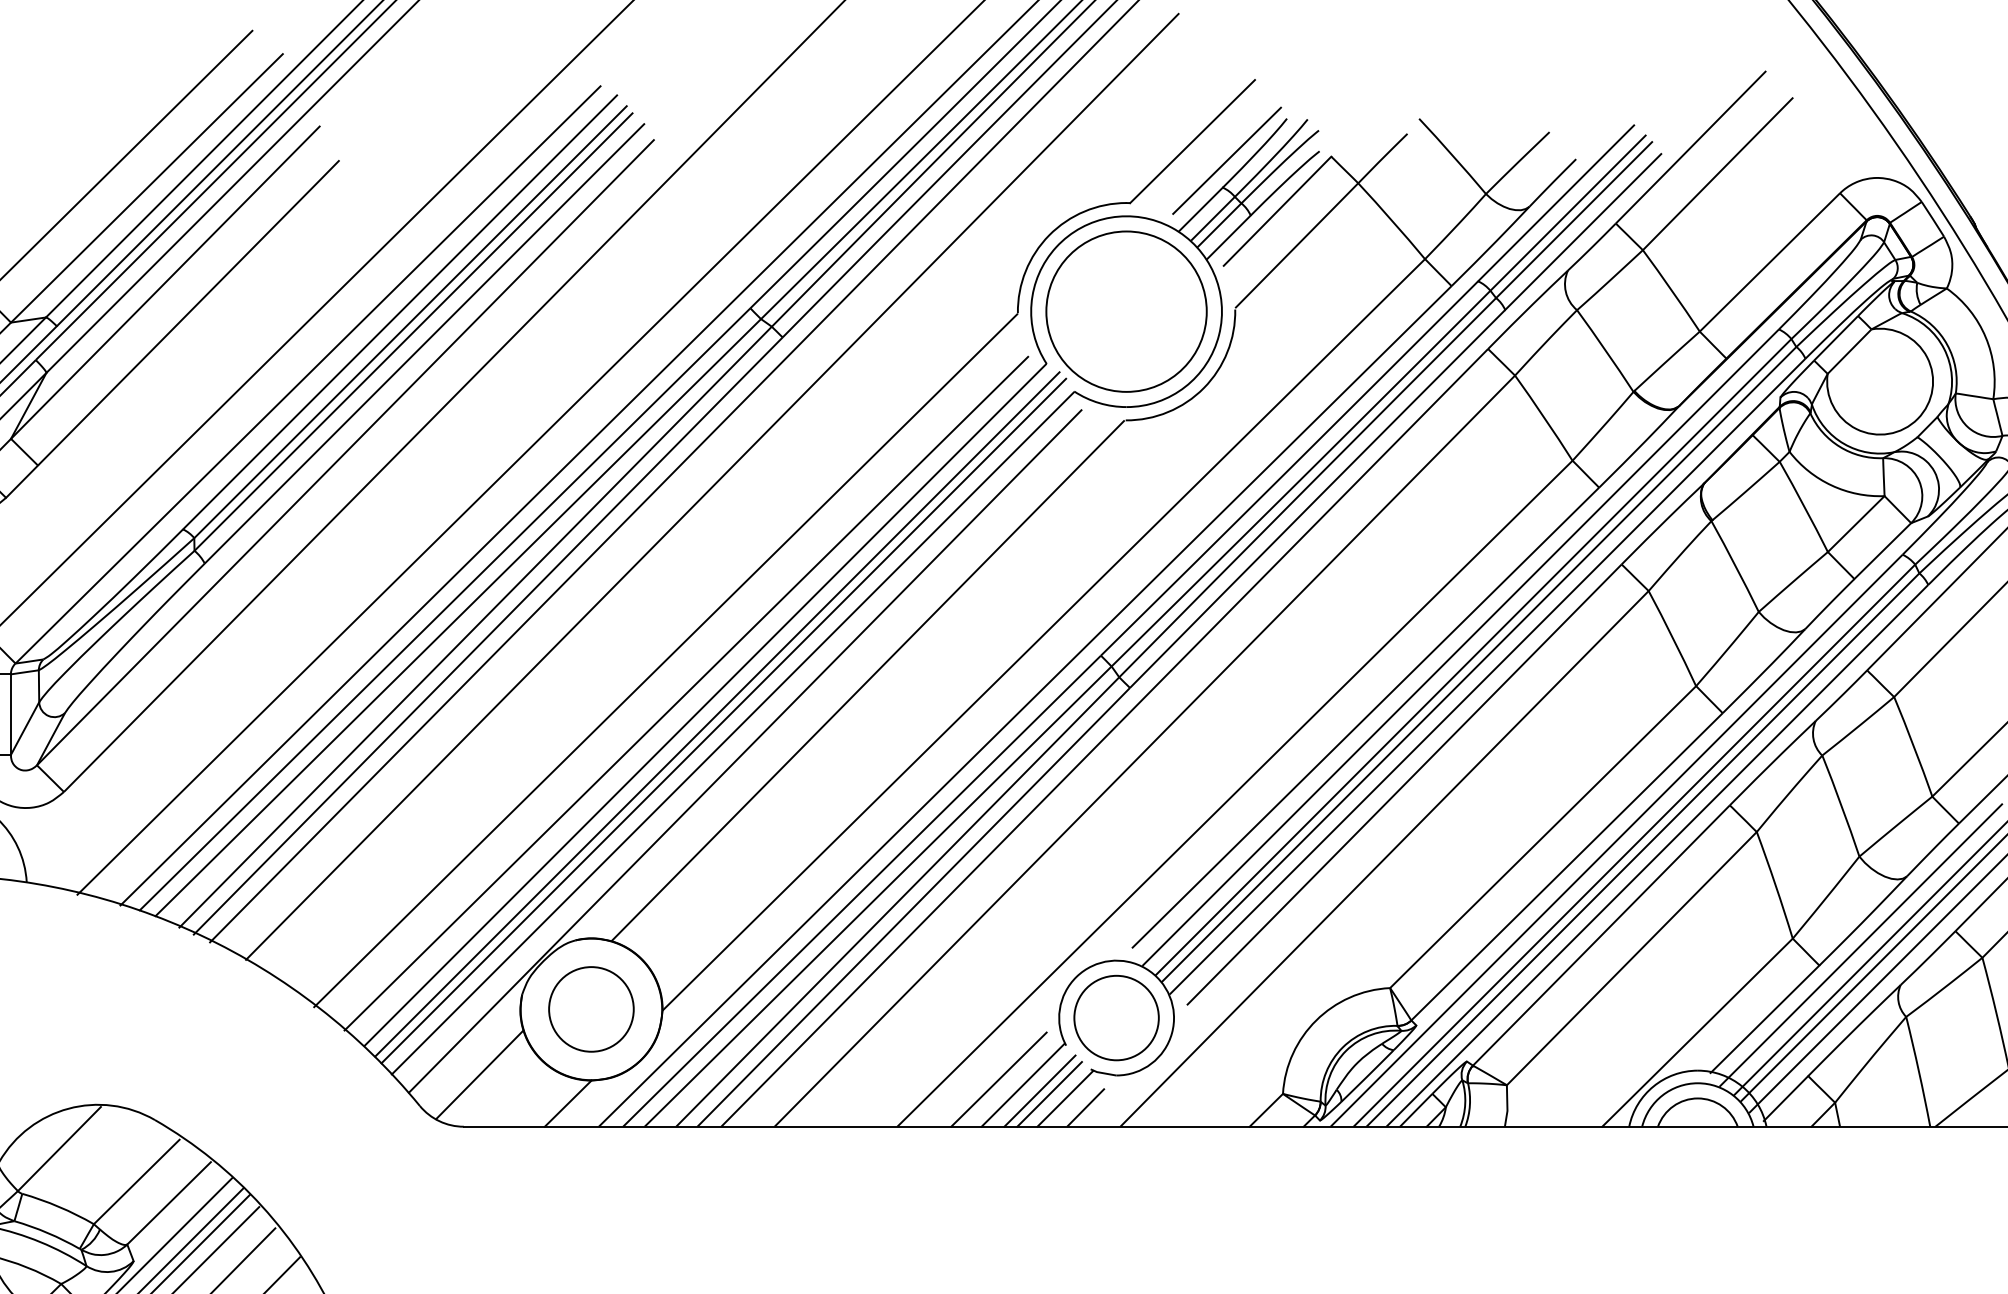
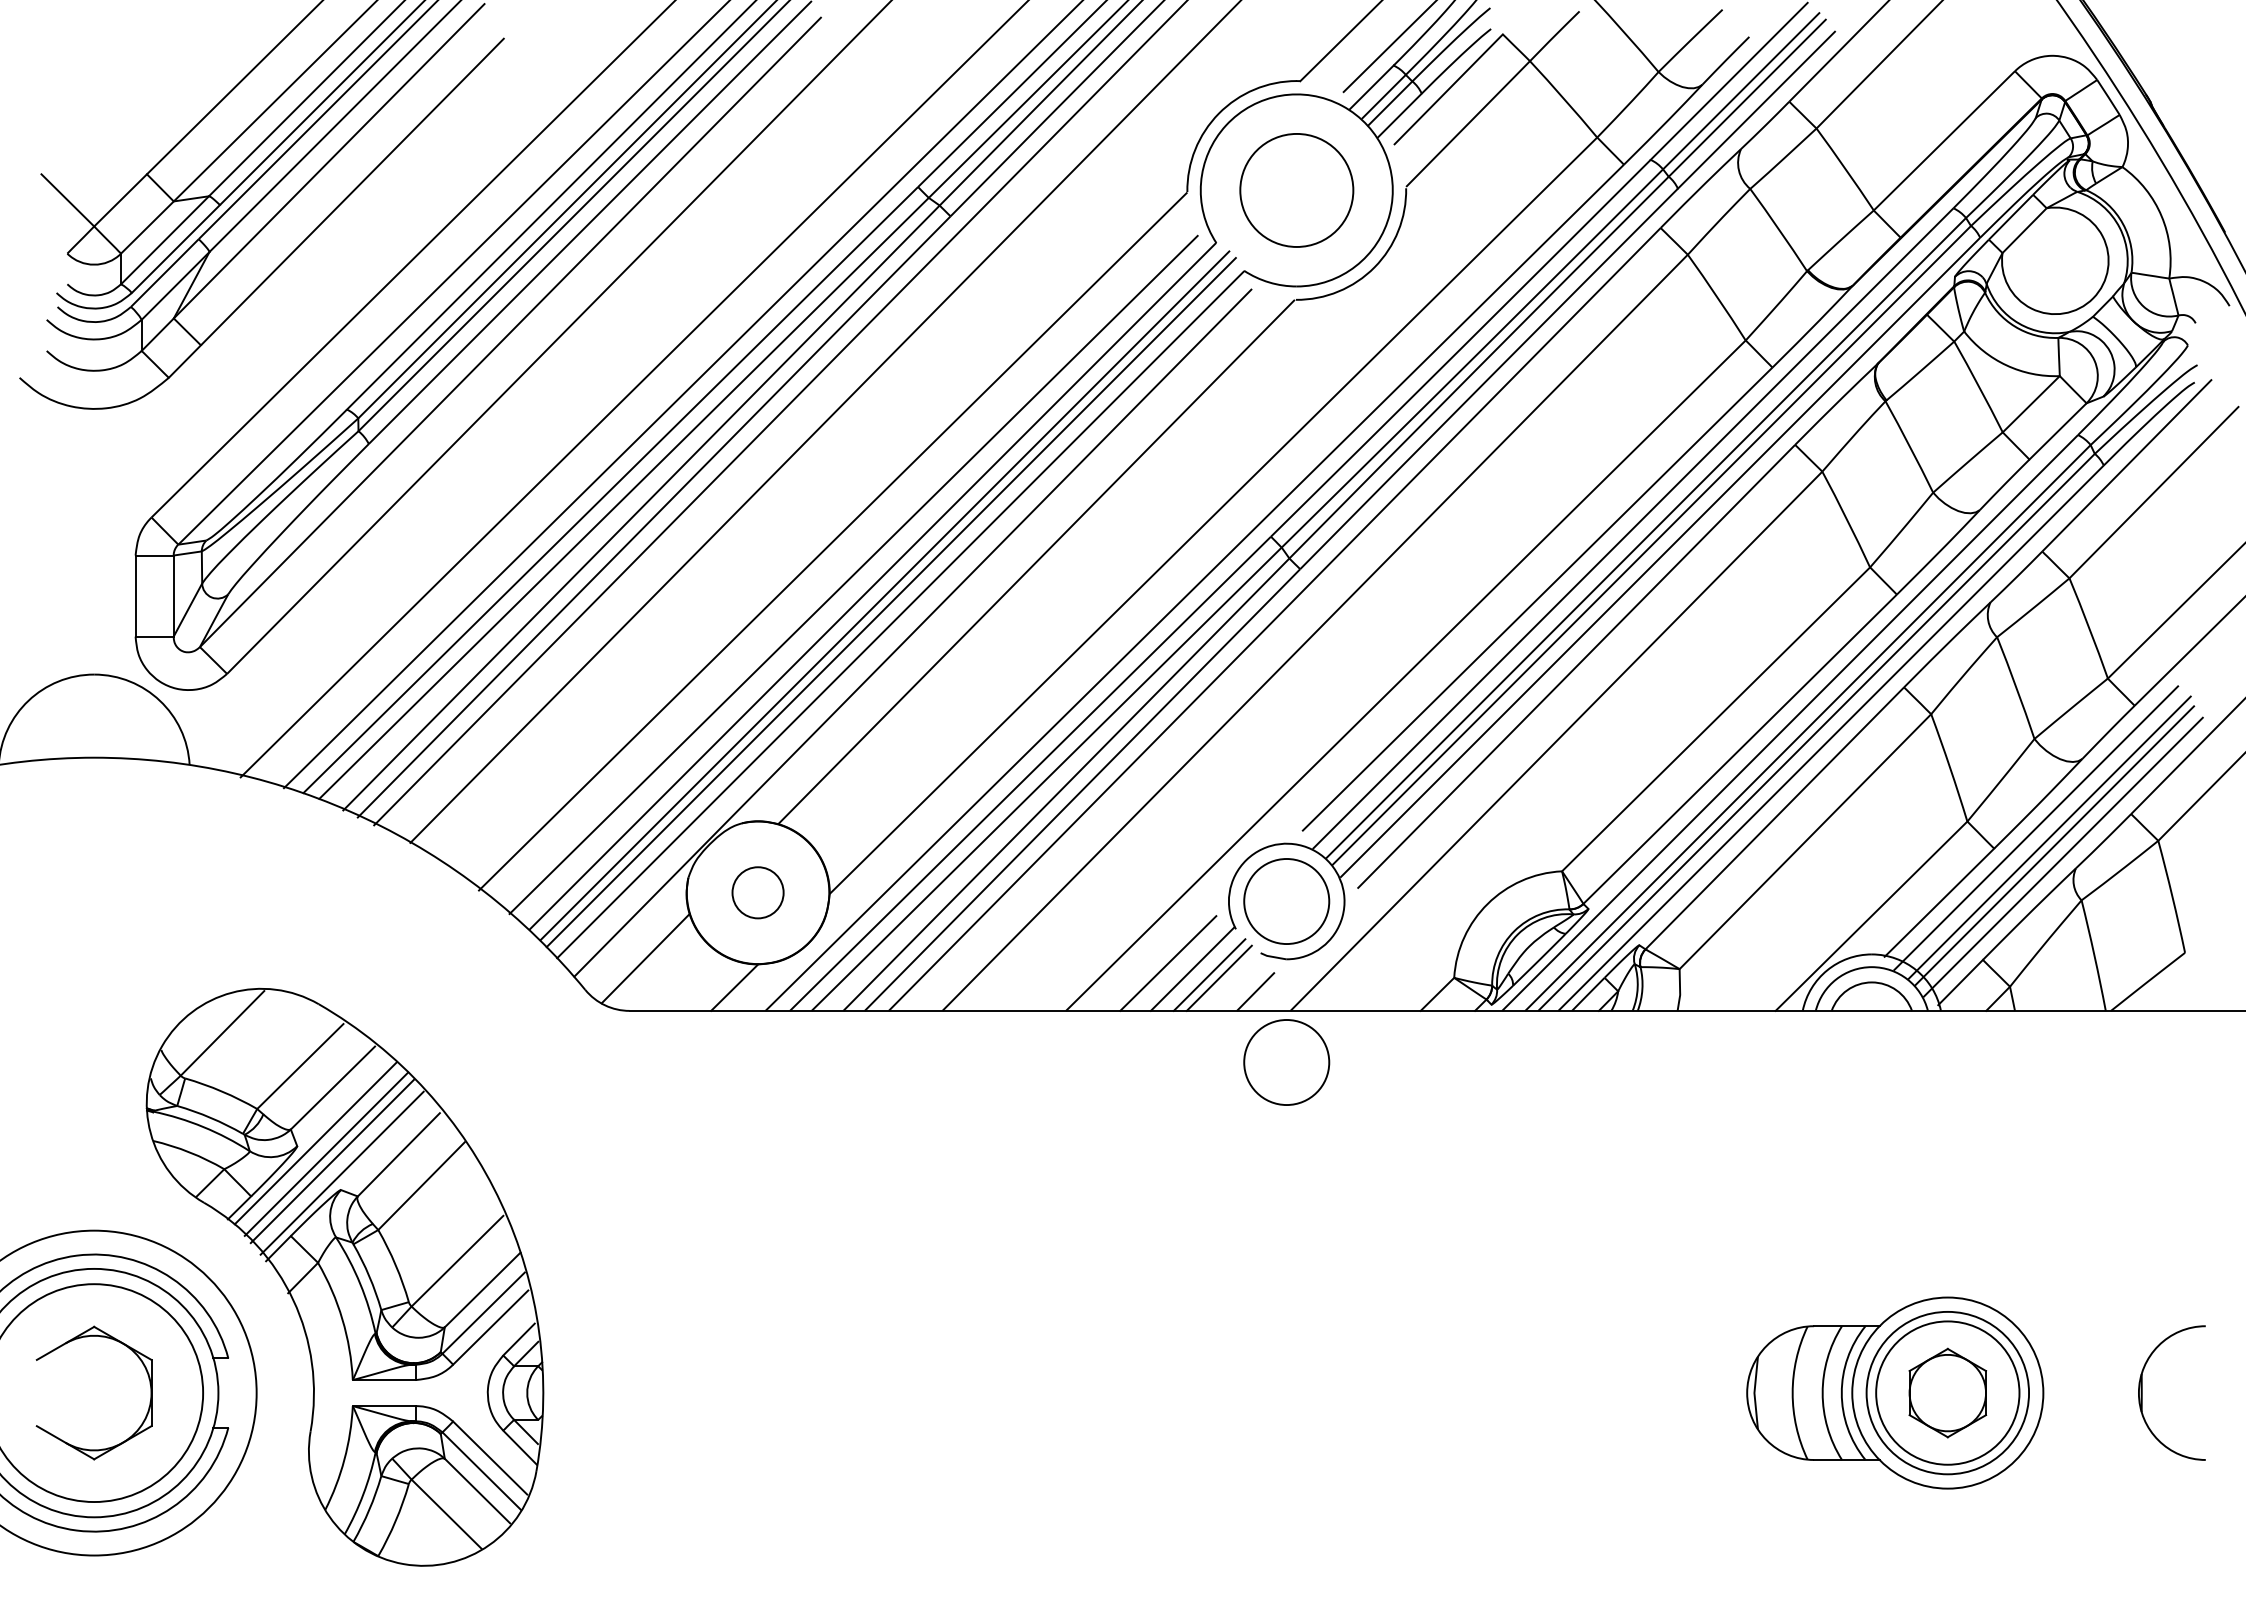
circle: (1126, 311) -> (1296, 190), size x0.7
circle: (590, 1009) -> (757, 892), size x0.6
line: (1065, 1098) -> (1235, 982), removed
circle: (1116, 1177) -> (1286, 1062), added

